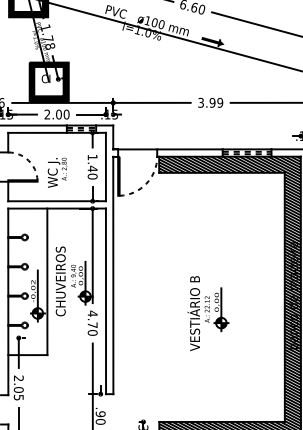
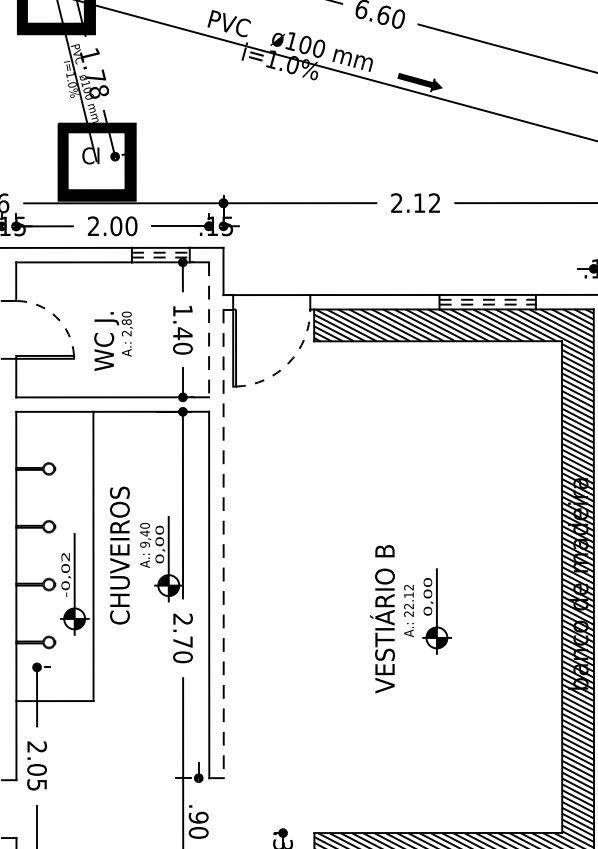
text: (210, 102) -> (415, 202), 3.99 -> 2.12
line: (105, 167) -> (208, 330), solid -> dashed
line: (113, 275) -> (223, 543), solid -> dashed
text: (92, 313) -> (182, 618), 4.70 -> 2.70

